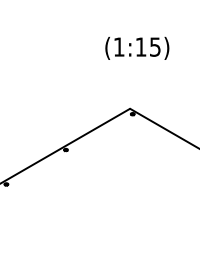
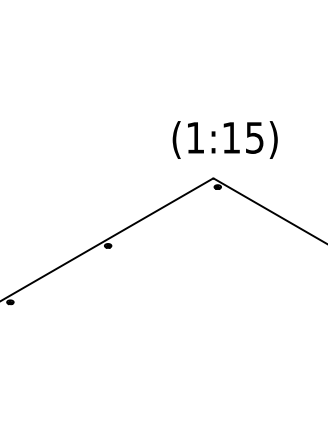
text: (137, 47) -> (225, 138), moved

